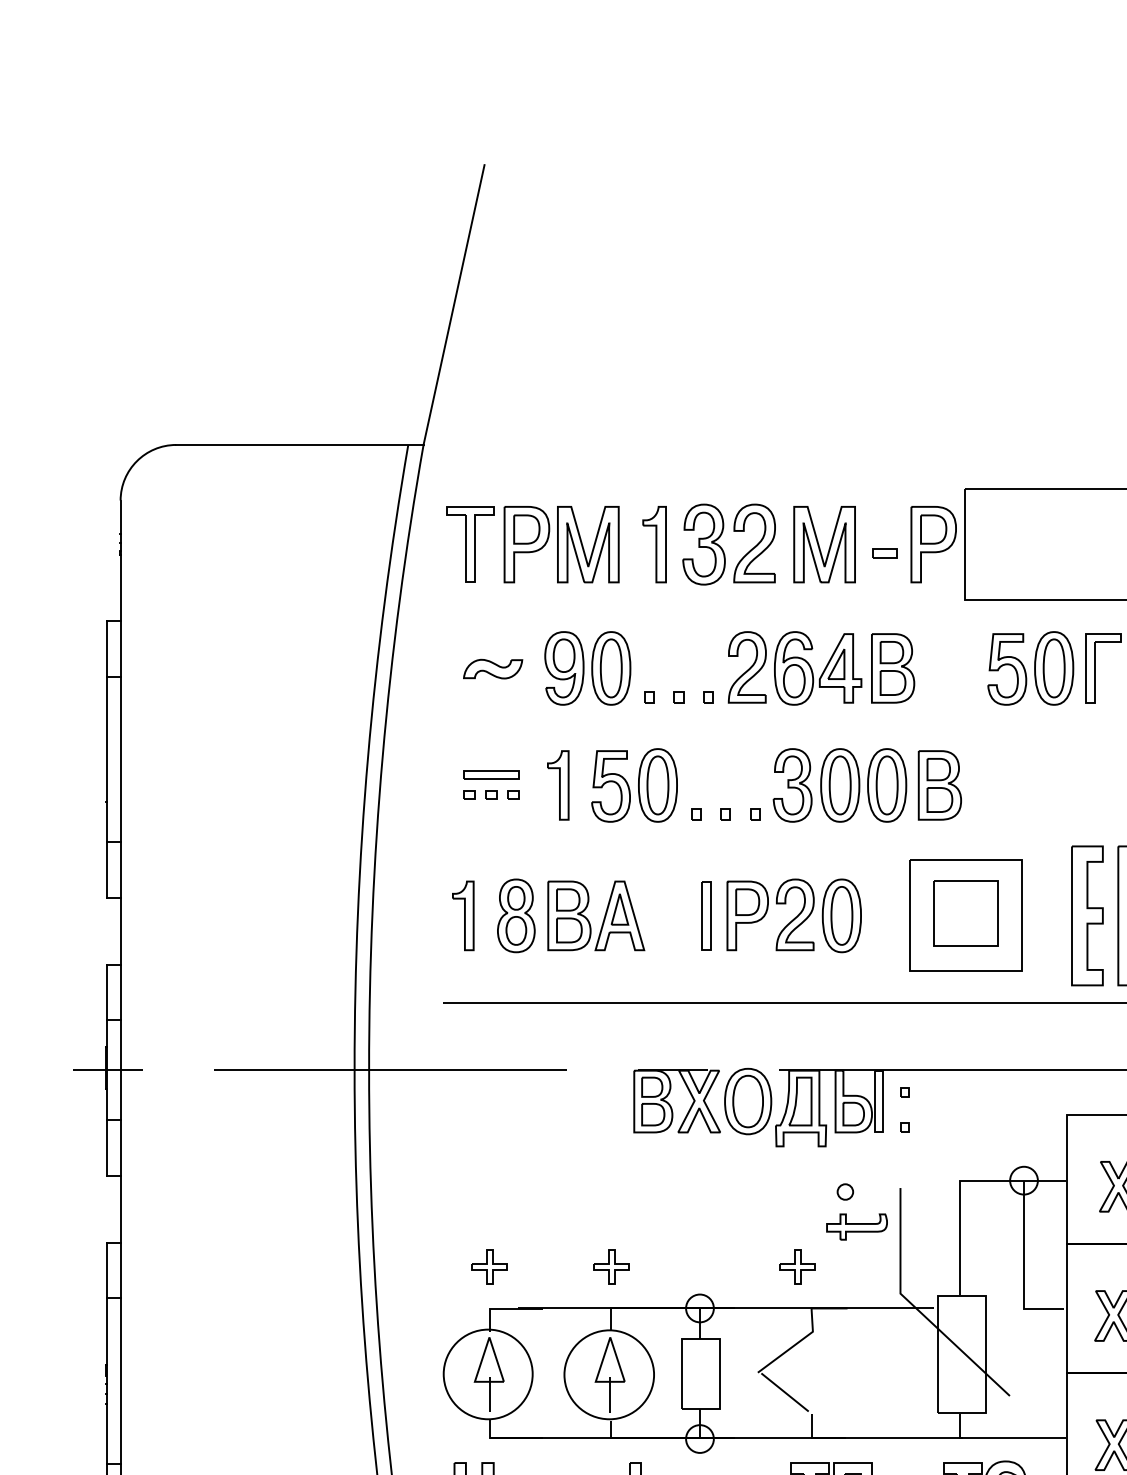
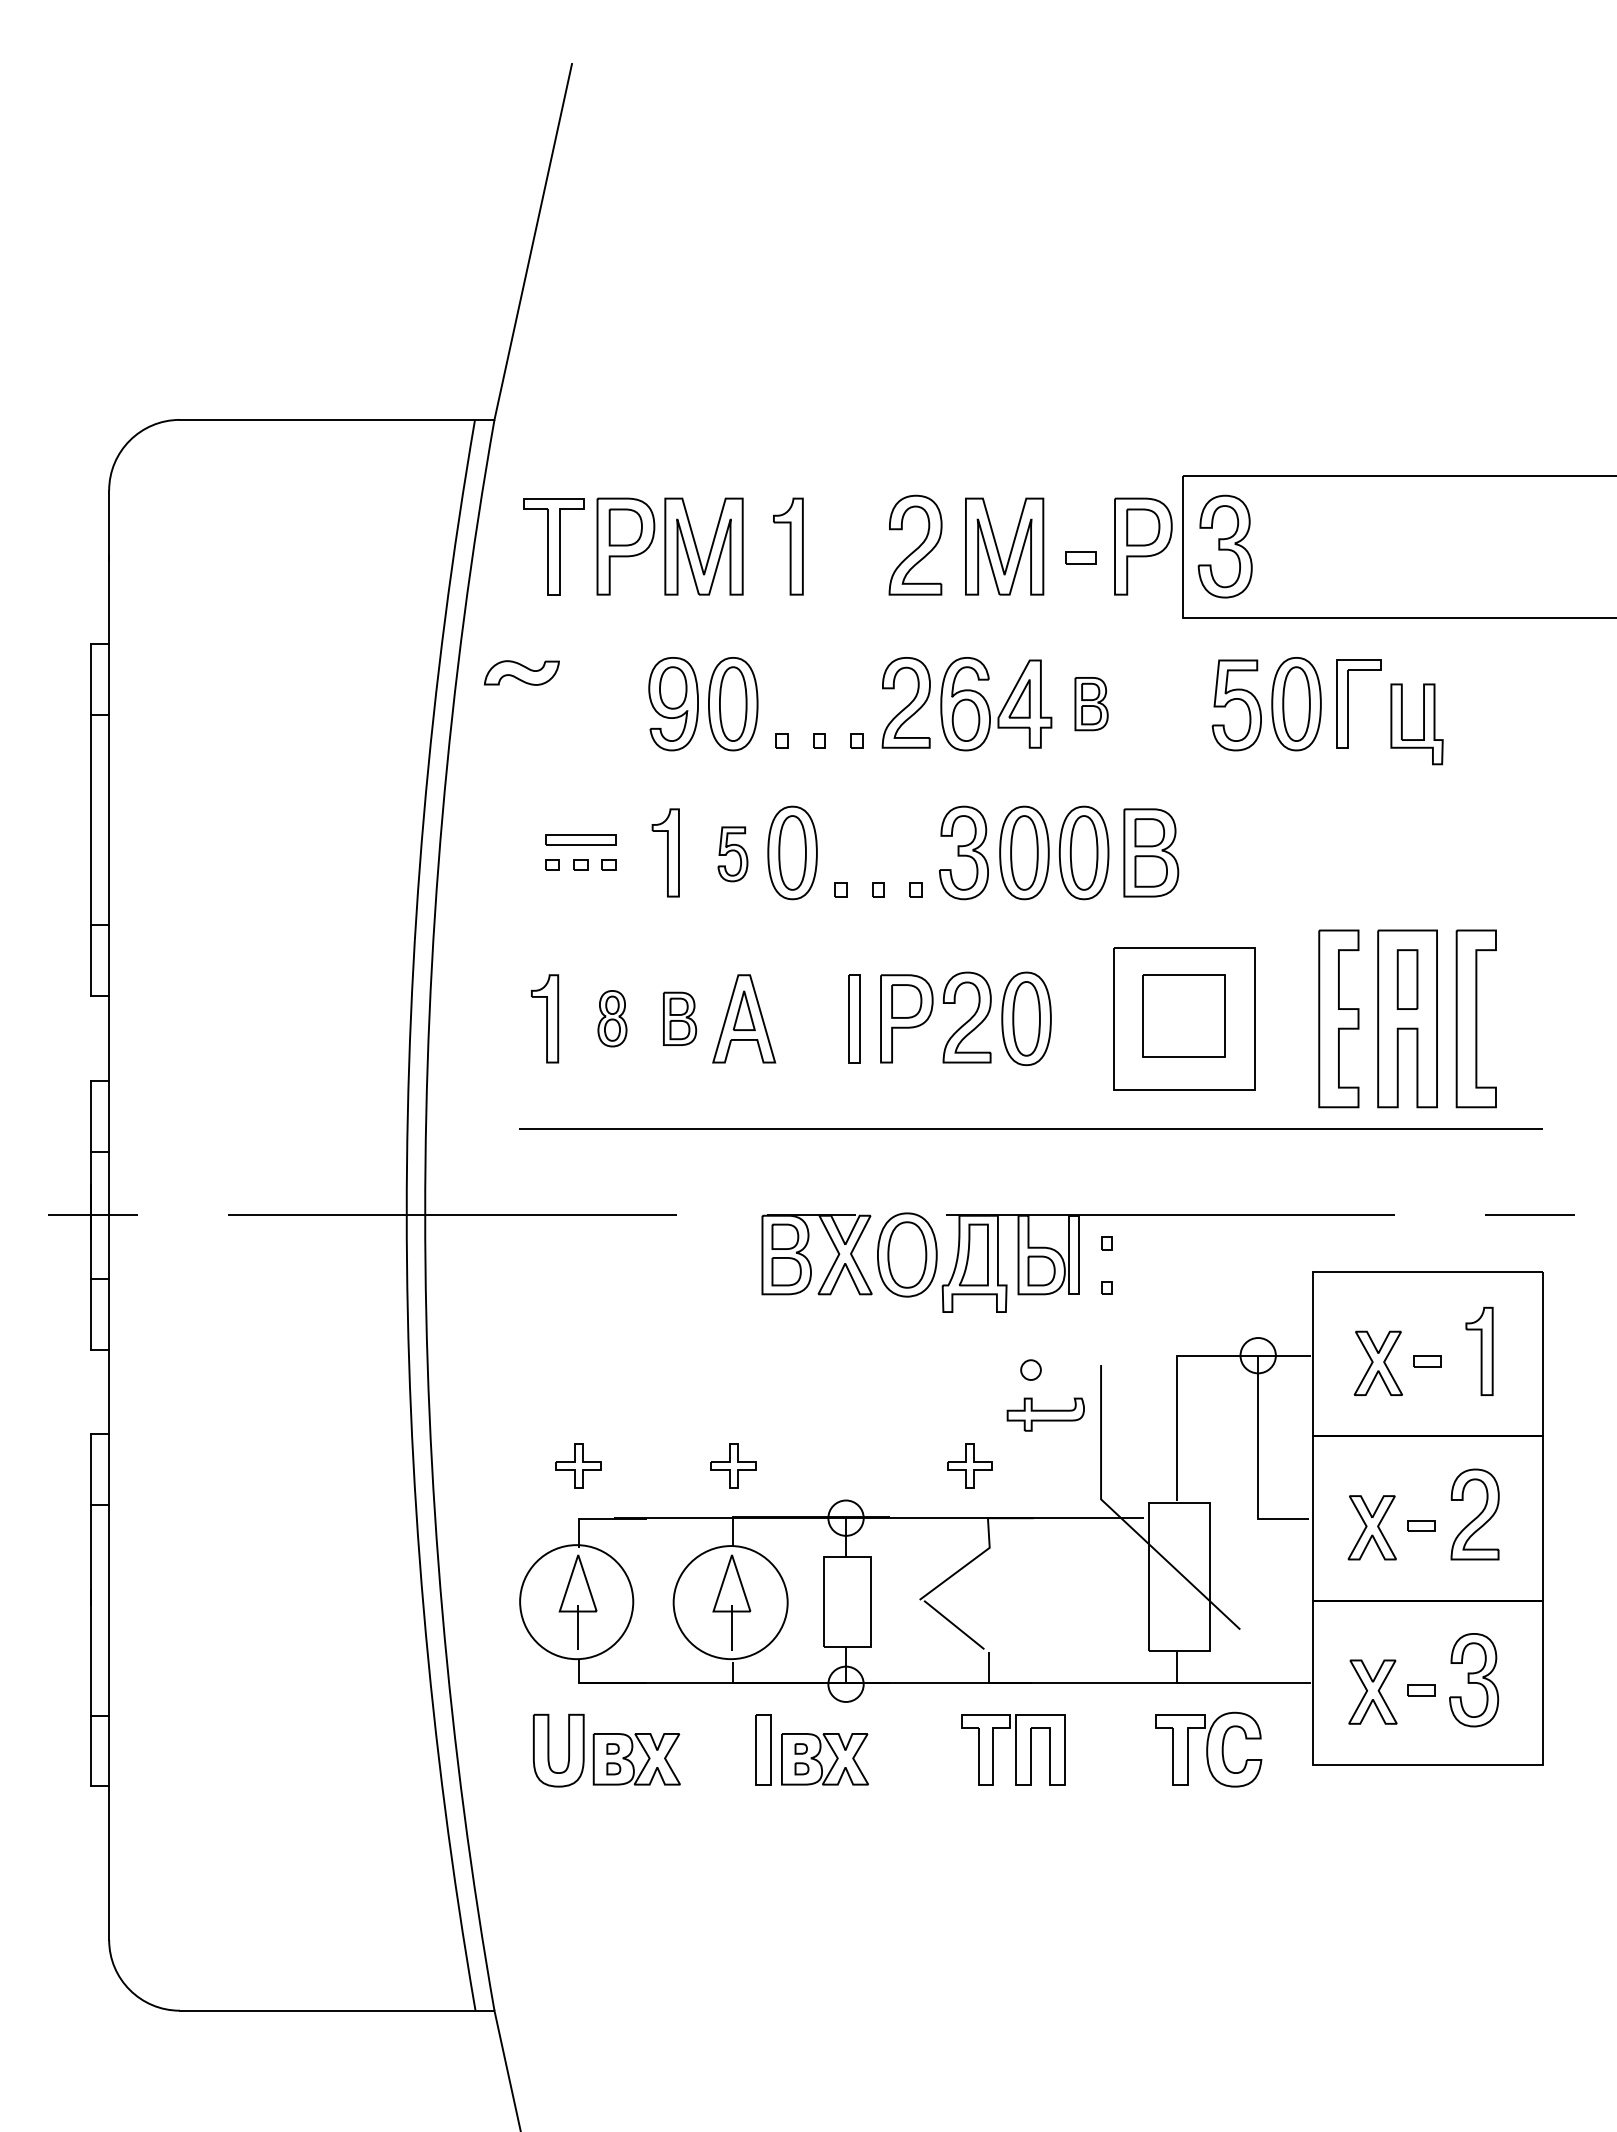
part: (703, 544) -> (1224, 546), moved
part: (892, 667) -> (1091, 703), size x0.6
part: (492, 668) -> (521, 672), moved
part: (610, 786) -> (732, 854), size x0.6
part: (516, 915) -> (612, 1018), size x0.6
part: (569, 915) -> (679, 1018), size x0.6

